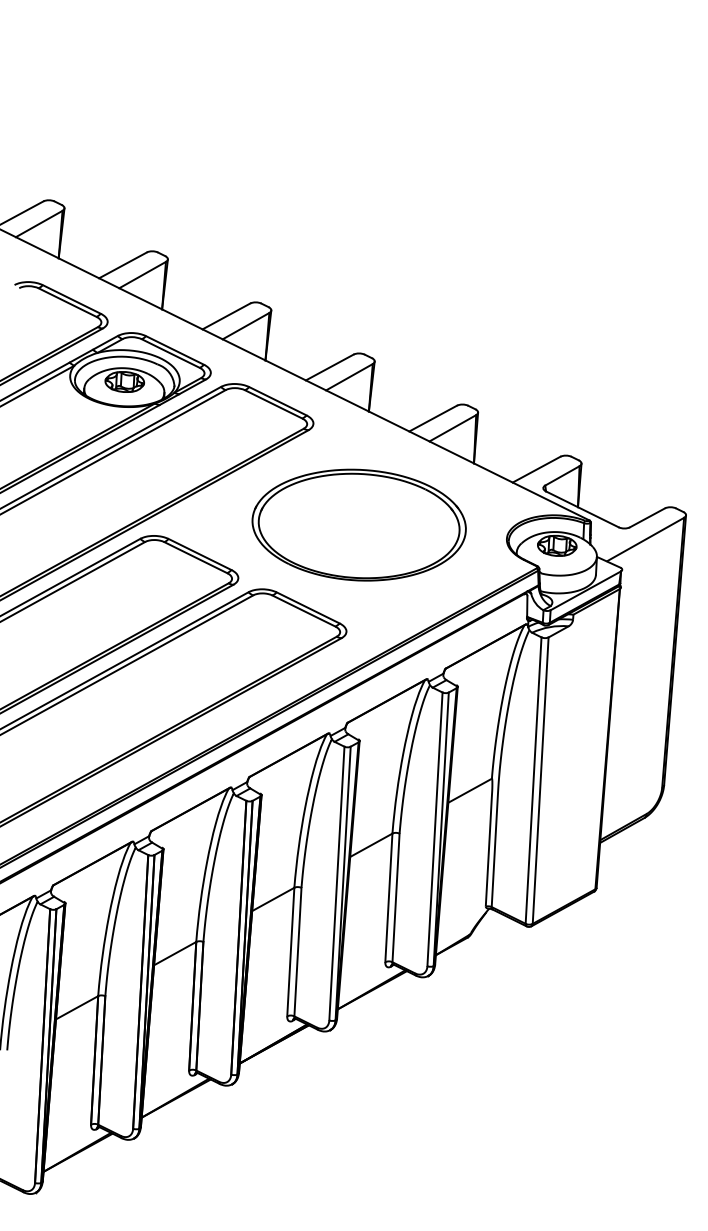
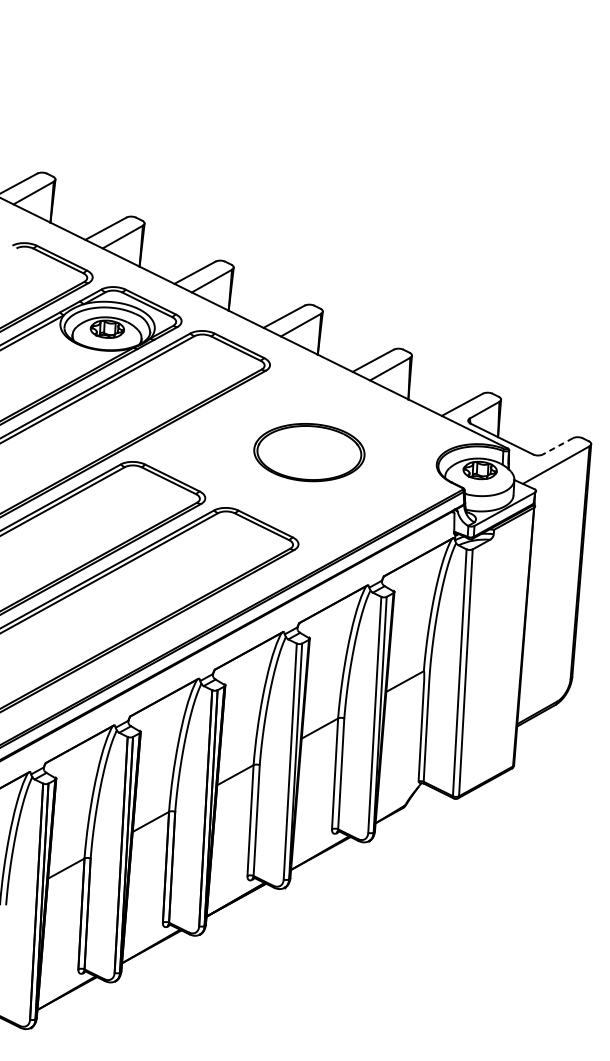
line: (647, 517) -> (557, 446), solid -> dashed
part: (358, 524) -> (308, 452), size x0.6

